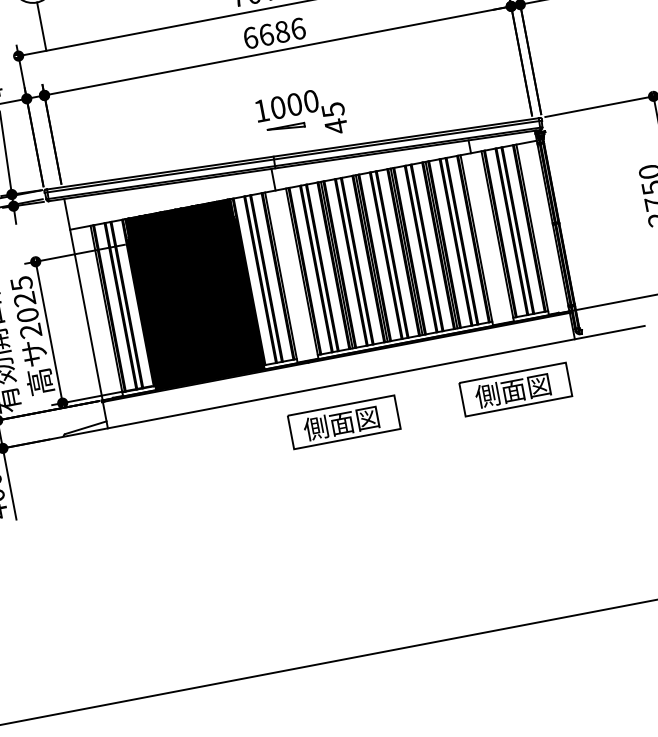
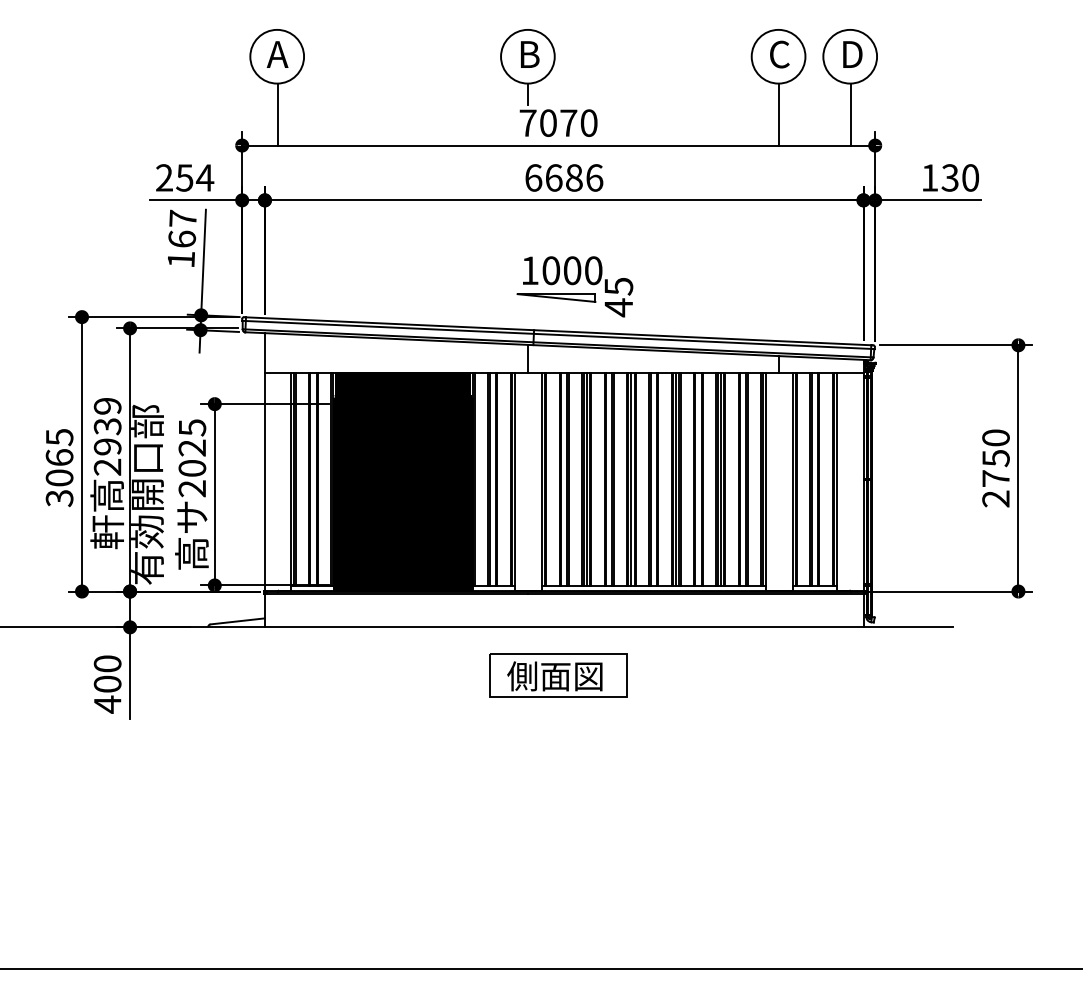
part: (286, 127) -> (556, 297), size x1.67
part: (515, 389) -> (778, 675), removed

